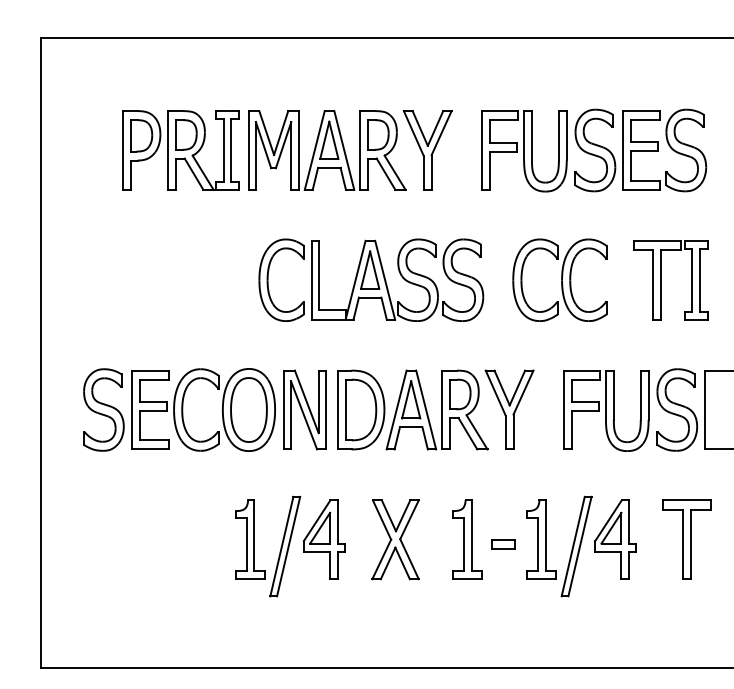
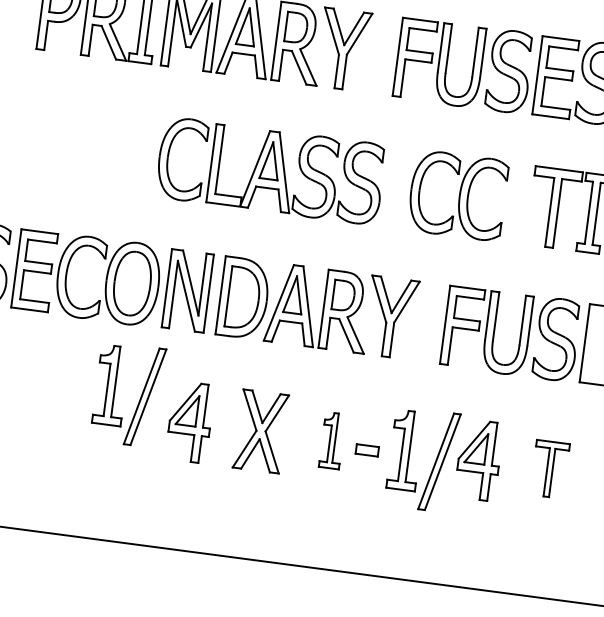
part: (467, 539) -> (332, 440), size x0.7
part: (686, 539) -> (549, 469), size x0.7
part: (280, 547) -> (140, 397), moved

